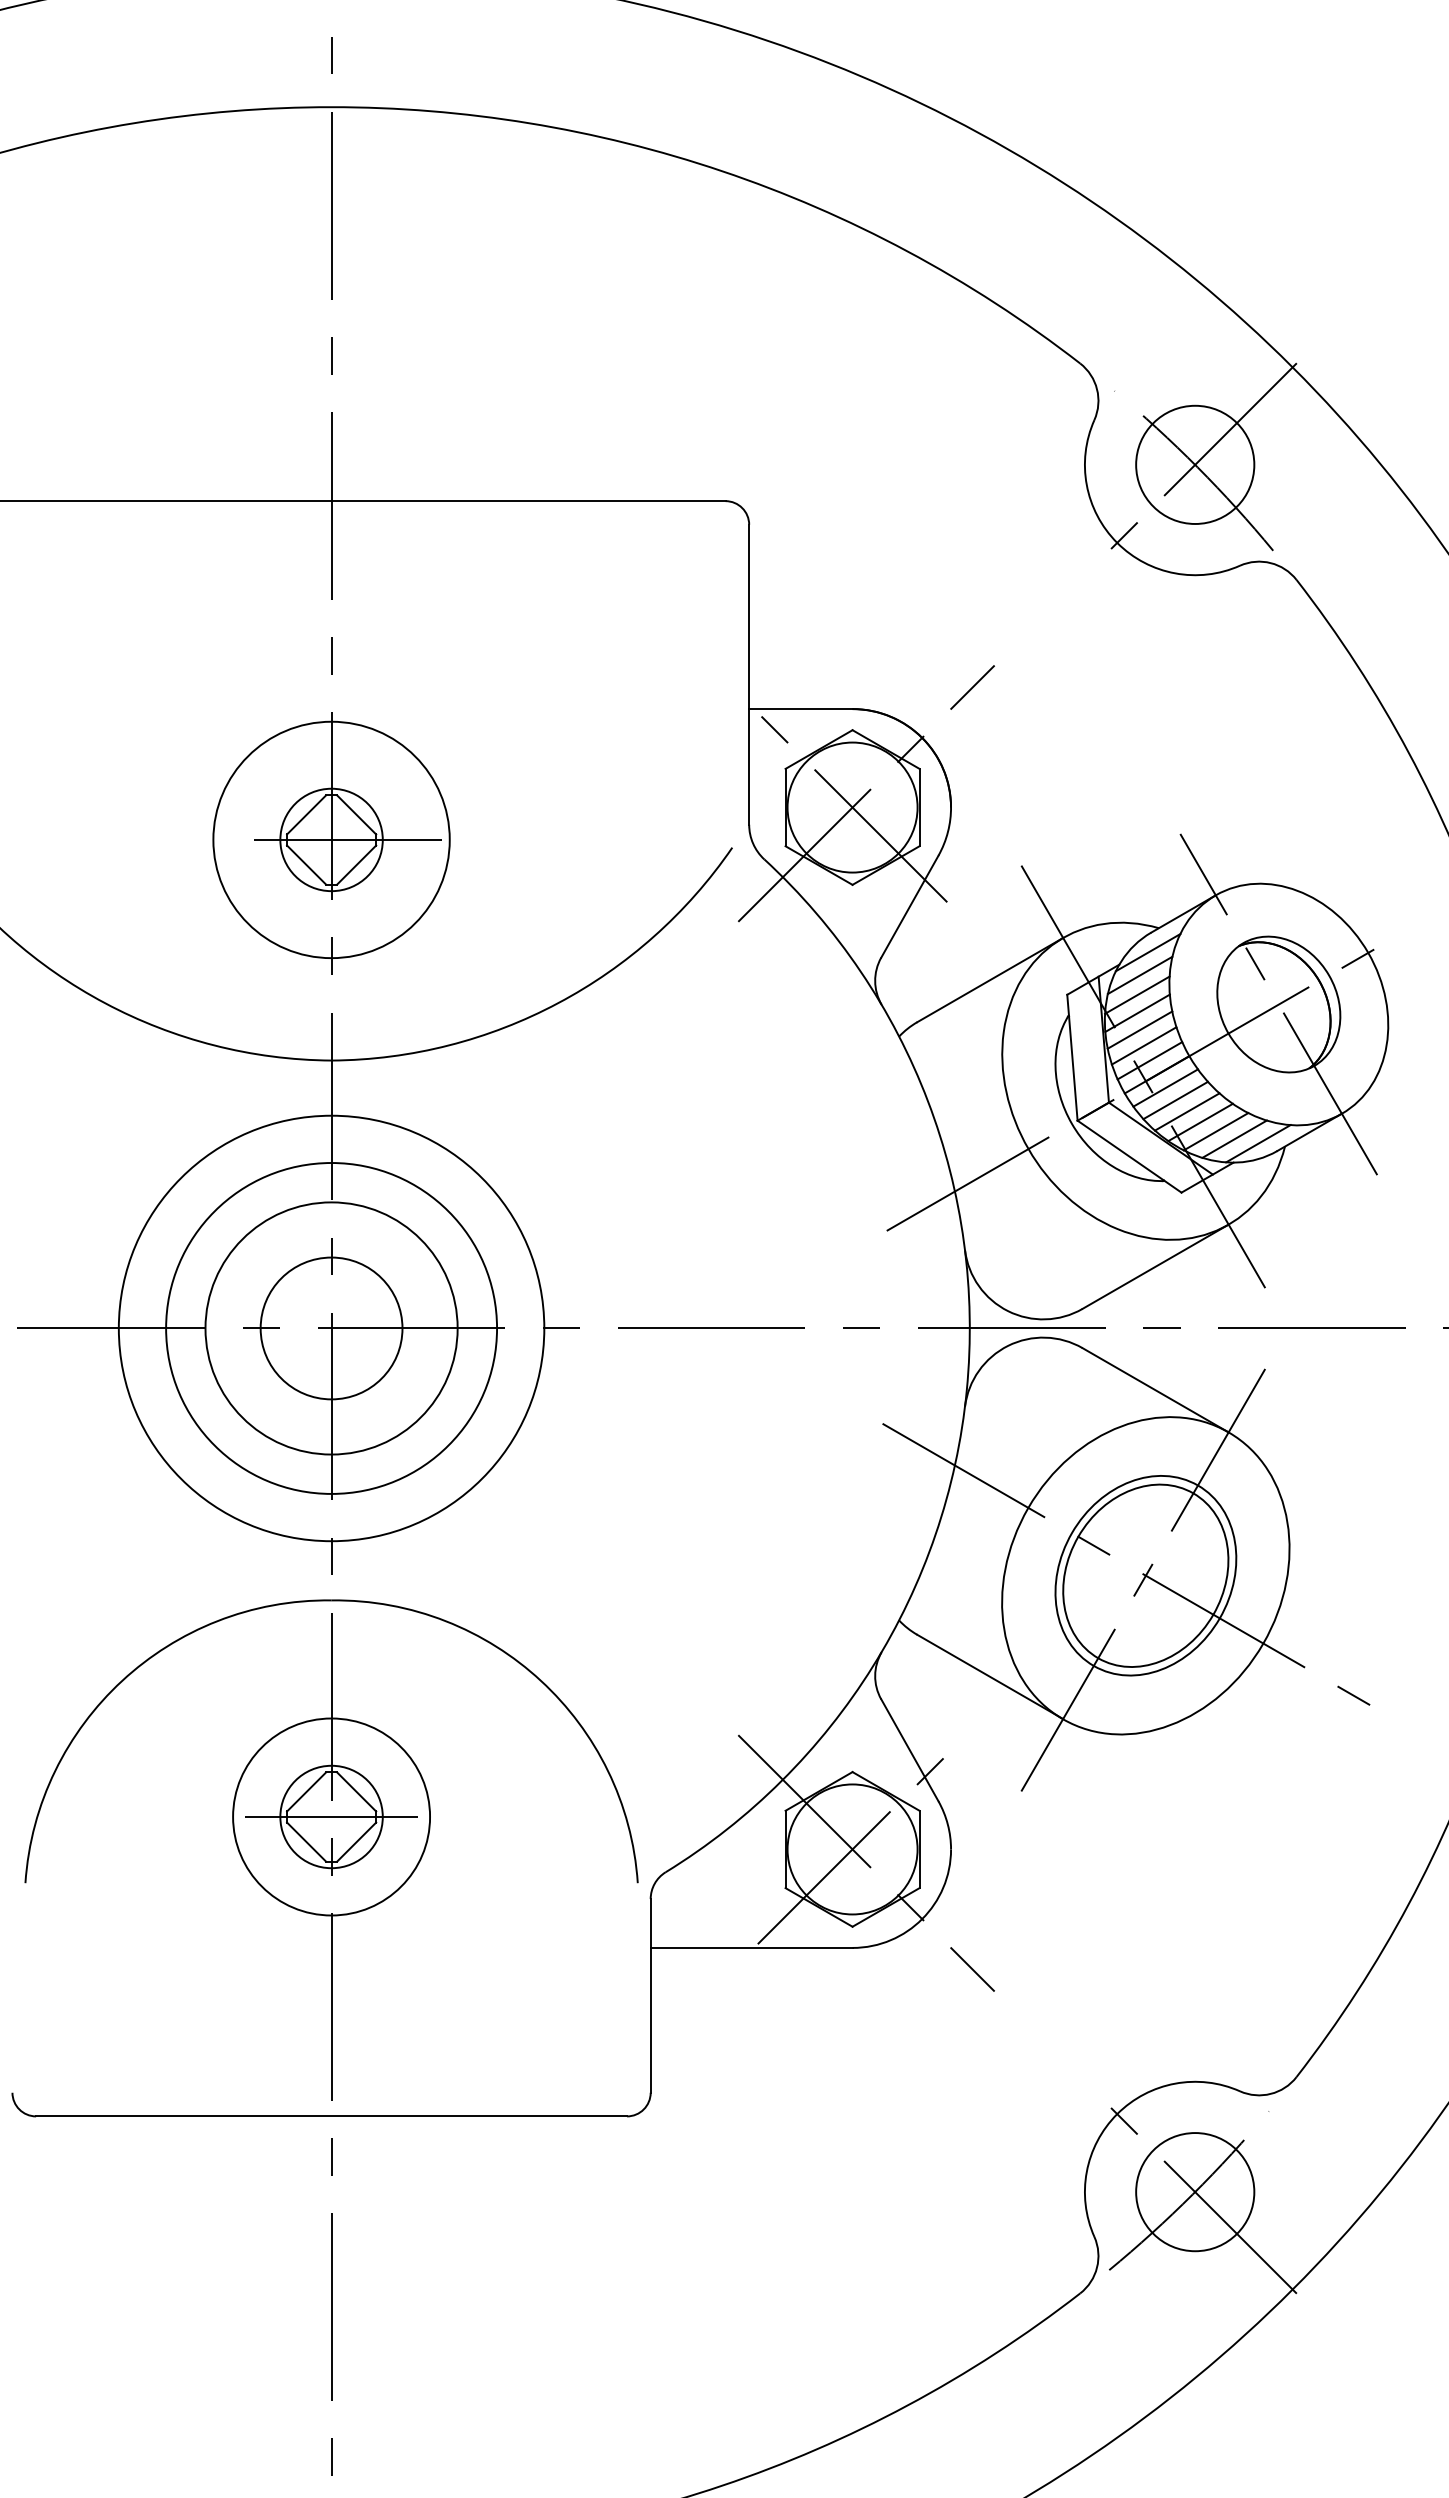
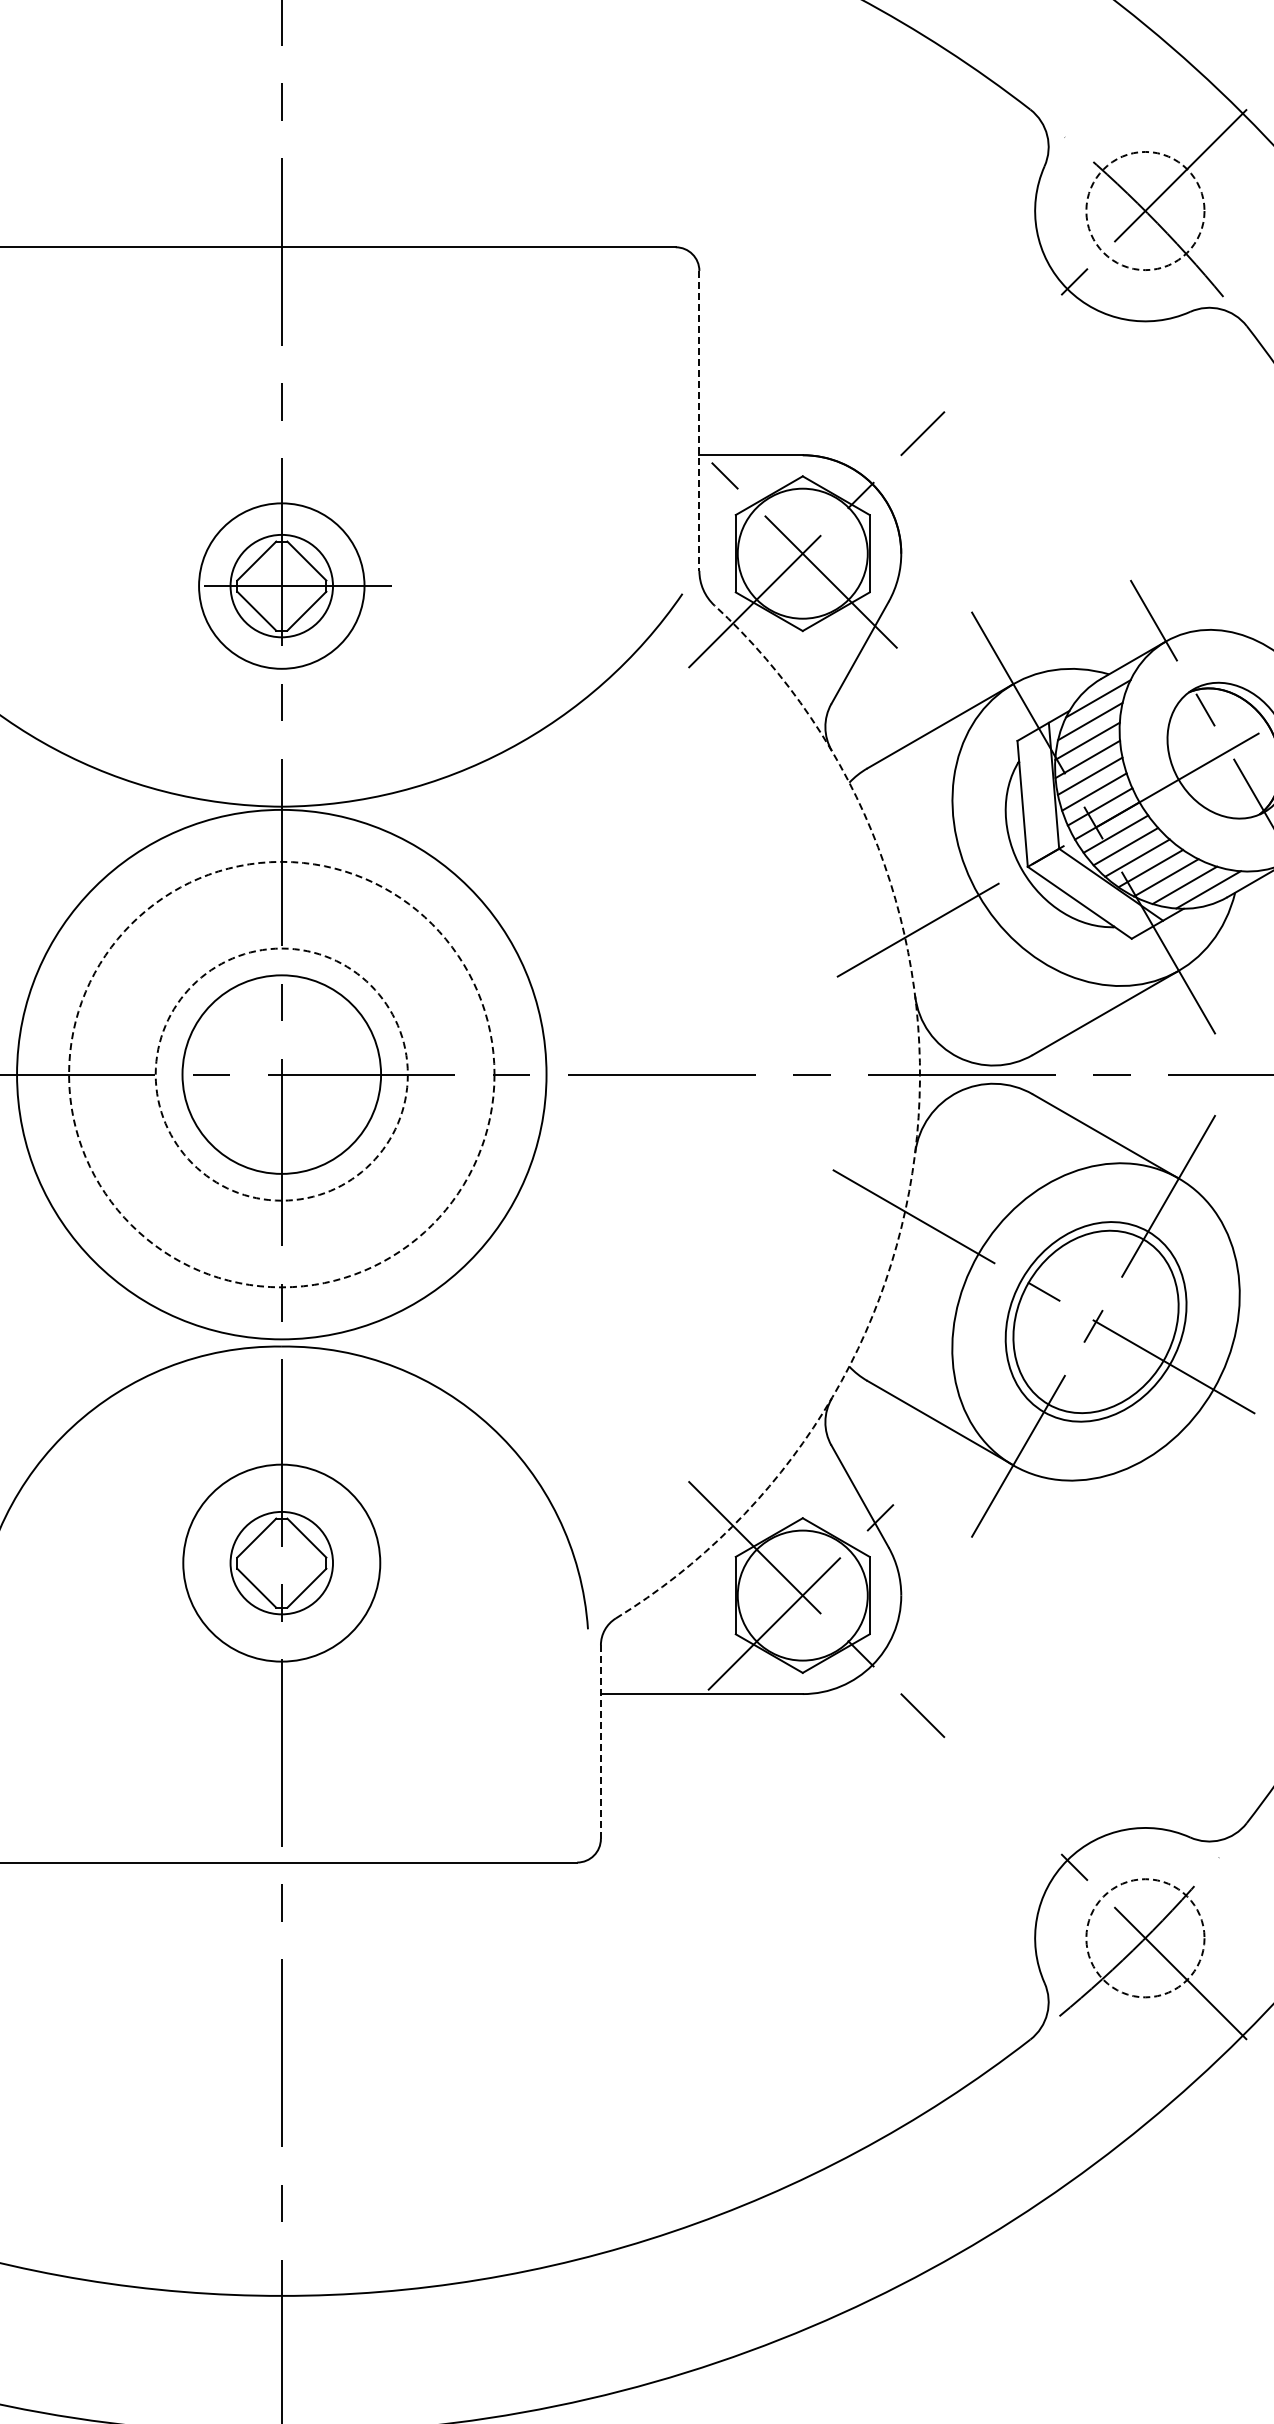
circle: (1195, 464) -> (1145, 210), solid -> dashed
line: (749, 674) -> (699, 420), solid -> dashed
circle: (331, 839) -> (281, 585), size x0.7
circle: (331, 1328) -> (281, 1074), size x1.4
circle: (331, 1328) -> (281, 1074), size x1.6
circle: (331, 1328) -> (281, 1074), solid -> dashed
circle: (331, 1328) -> (281, 1074), solid -> dashed
arc: (966, 1390) -> (916, 1136), solid -> dashed
line: (331, 1816) -> (281, 1562), removed
line: (650, 1995) -> (600, 1741), solid -> dashed
circle: (1195, 2192) -> (1145, 1938), solid -> dashed

